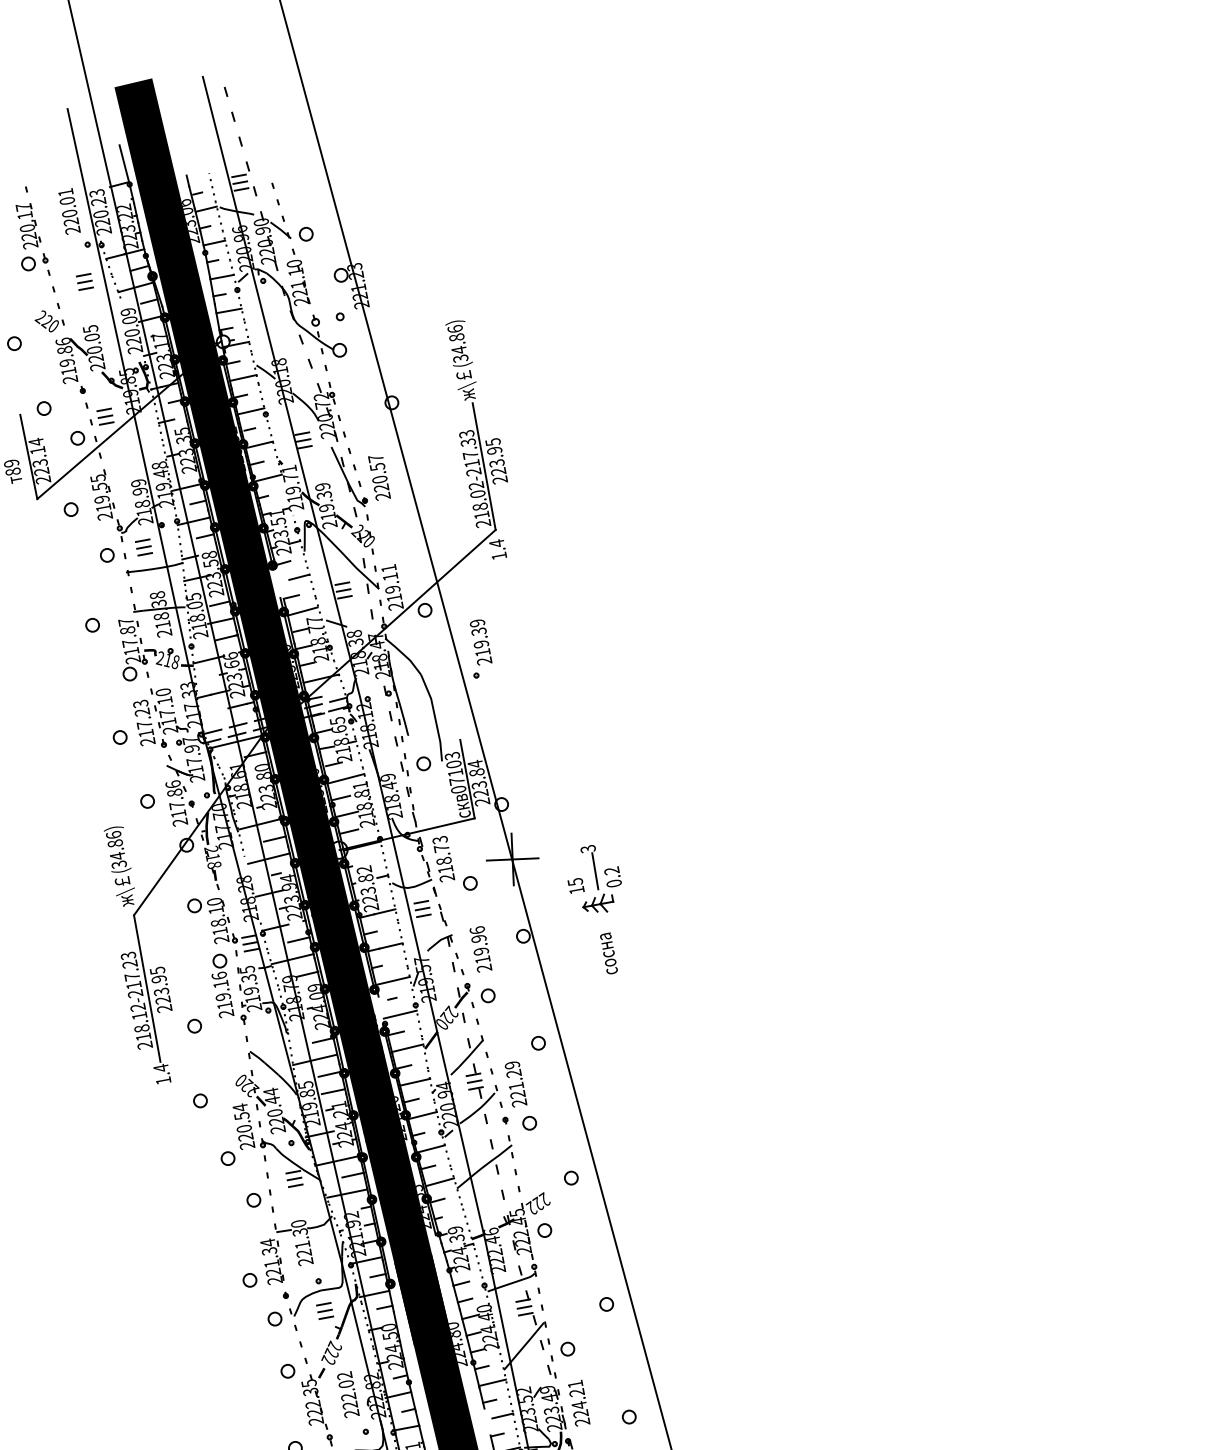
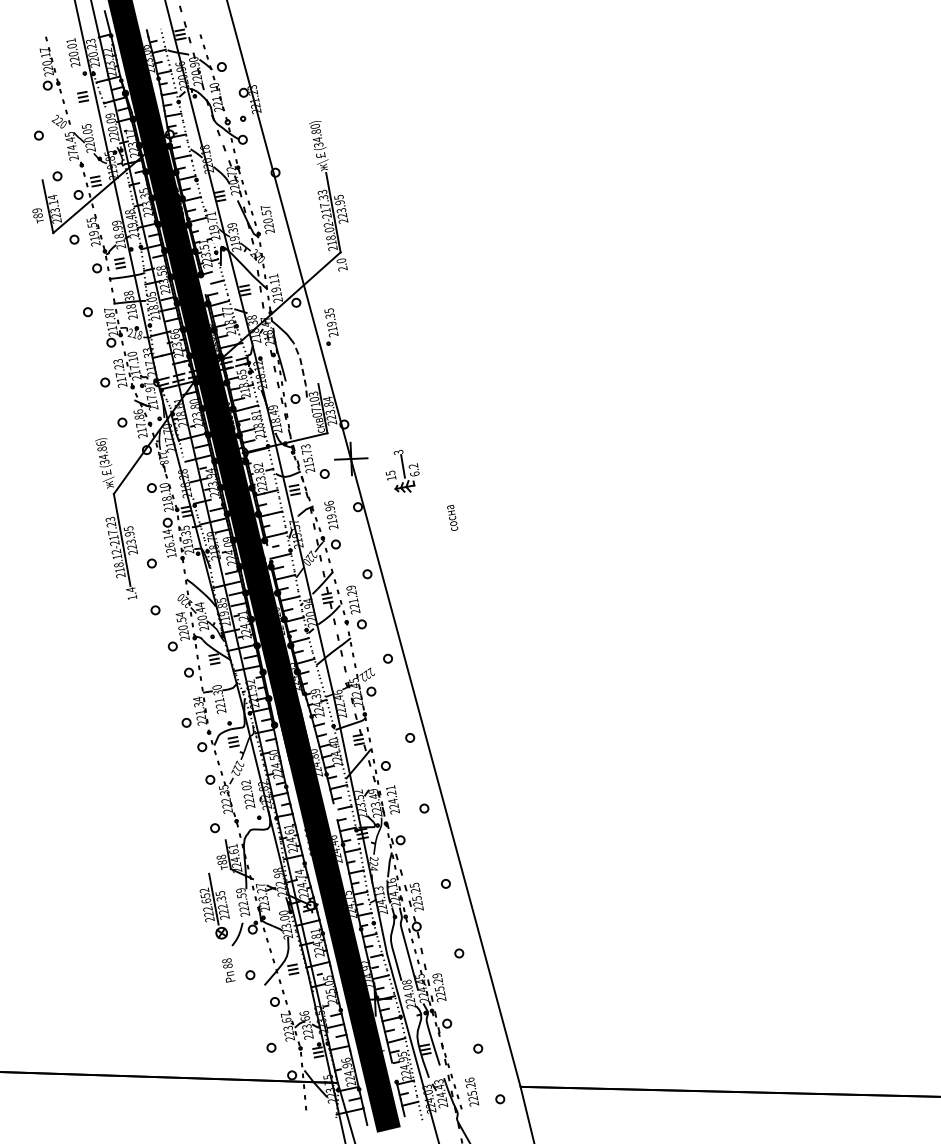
text: (454, 327) -> (314, 125), (34.86) -> (34.80)
text: (64, 356) -> (70, 143), 219.86 -> 274.45
text: (497, 549) -> (341, 264), 1.4 -> 2.0
text: (476, 622) -> (328, 310), 219.39 -> 219.35
line: (434, 716) -> (302, 369), solid -> dashed
text: (442, 860) -> (307, 459), 218.73 -> 215.73
text: (613, 882) -> (414, 473), 0.2 -> 6.2
text: (608, 952) -> (452, 517), moved
text: (222, 994) -> (169, 543), 219.16 -> 126.14

